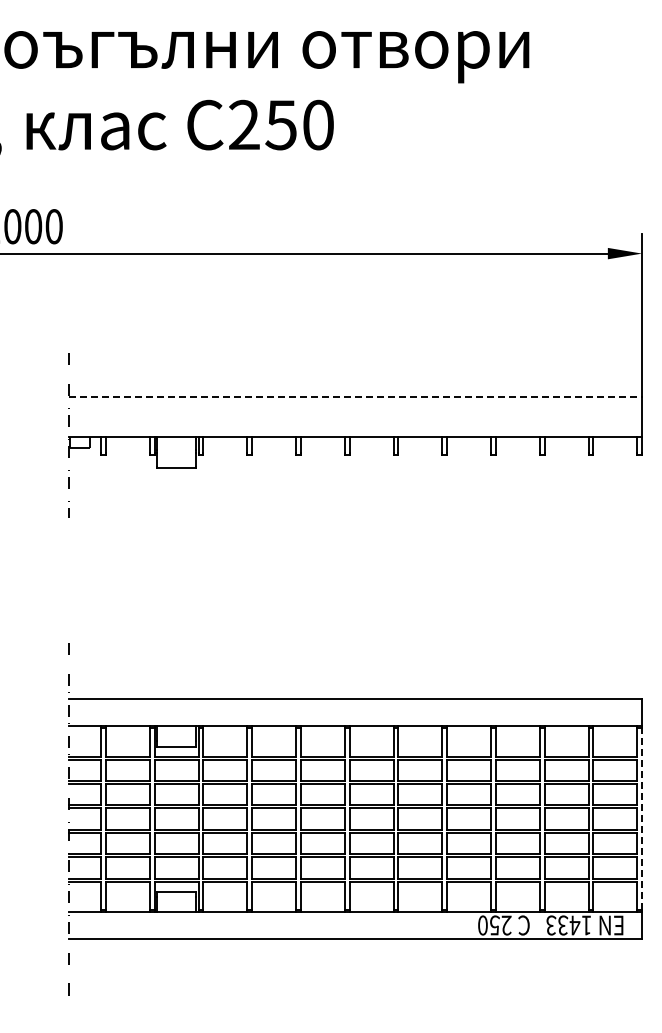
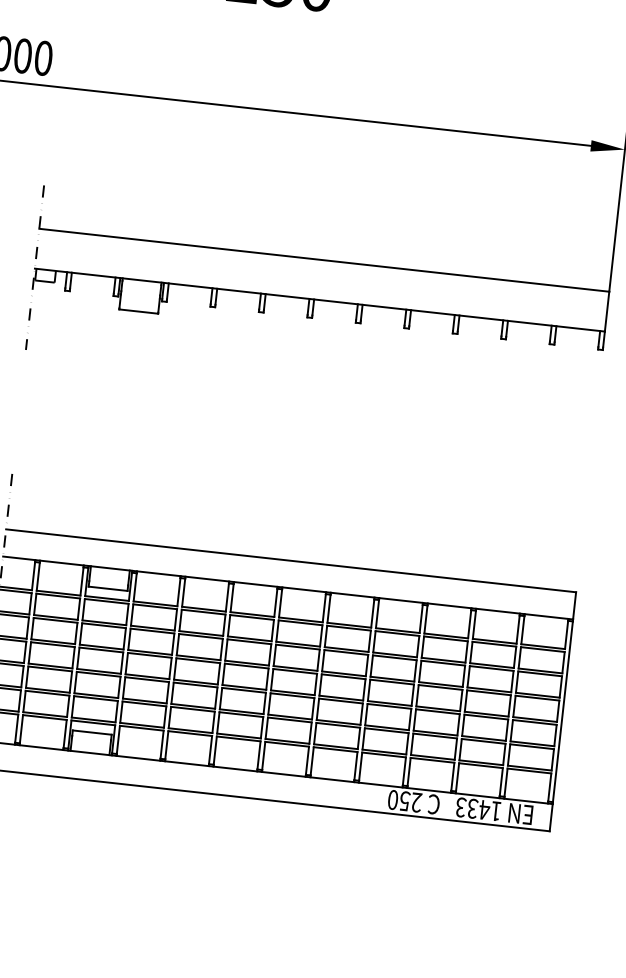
line: (355, 396) -> (324, 260), dashed -> solid
line: (642, 819) -> (563, 712), dashed -> solid

